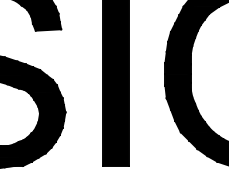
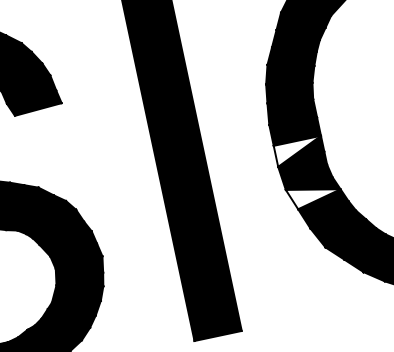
fill: (177, 79) -> (298, 150), removed
fill: (180, 103) -> (313, 194), removed

